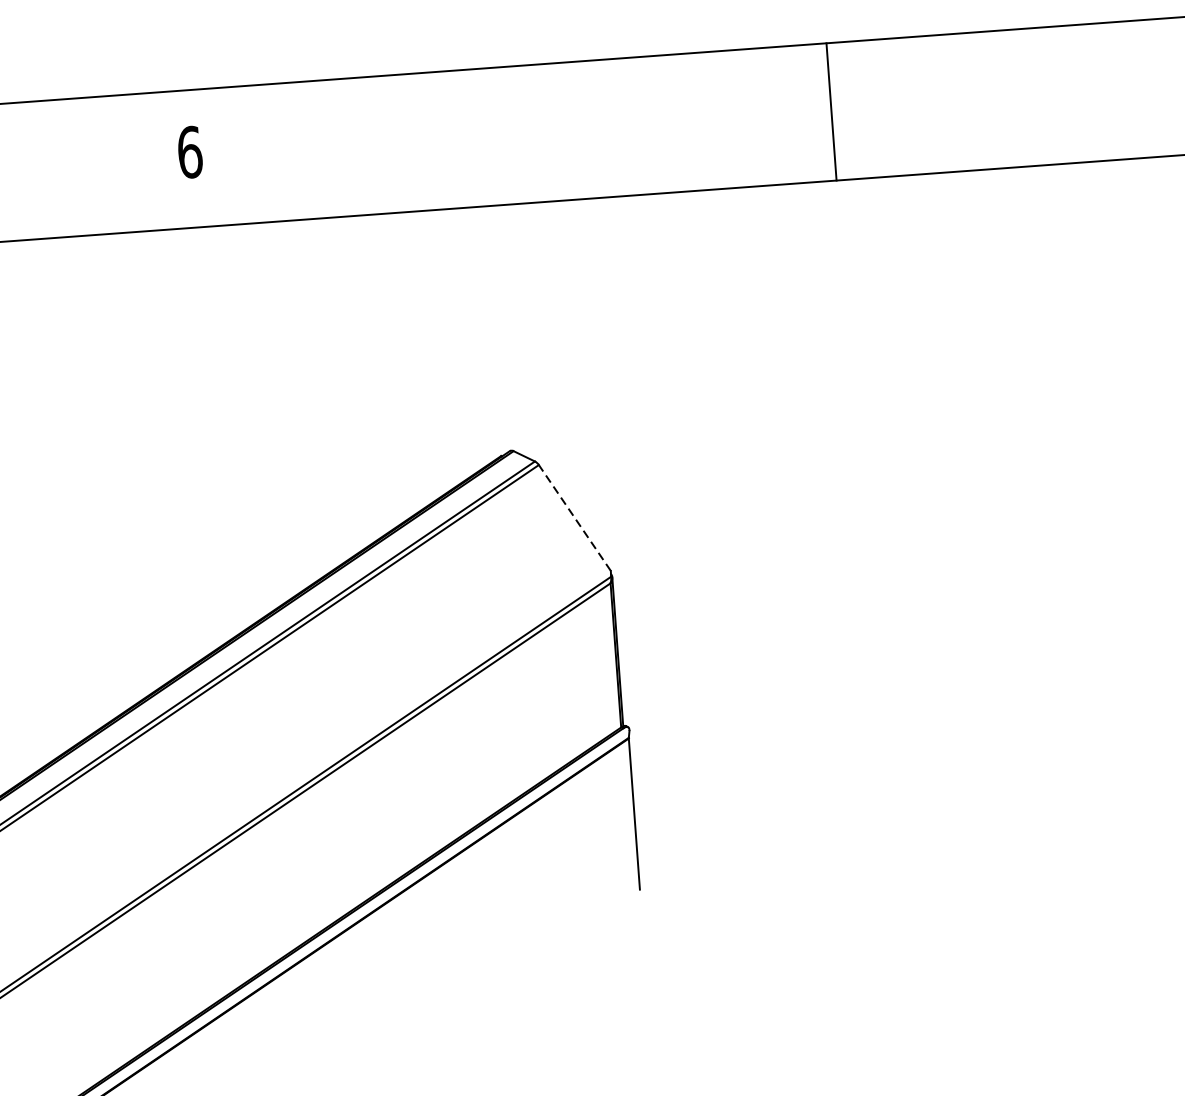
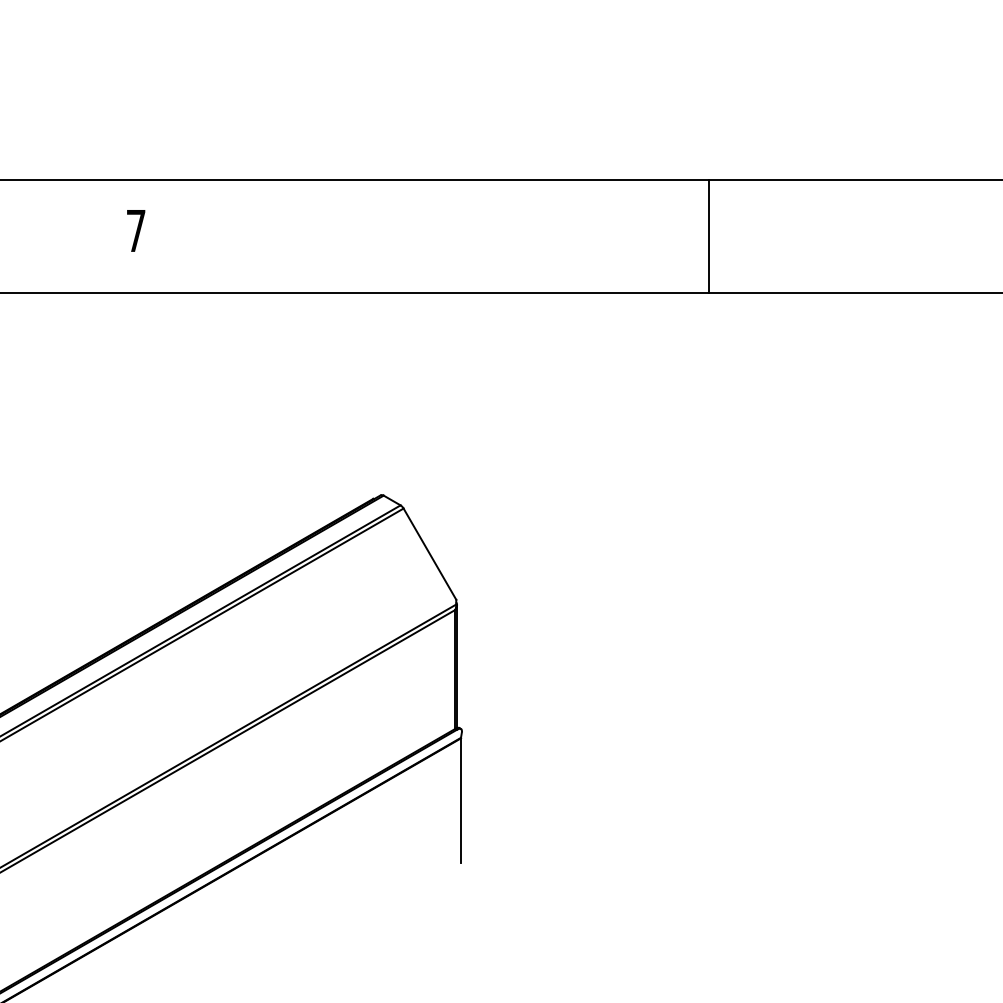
line: (832, 112) -> (709, 236), moved
text: (190, 151) -> (136, 230), 6 -> 7
line: (574, 518) -> (429, 554), dashed -> solid

